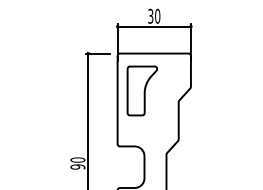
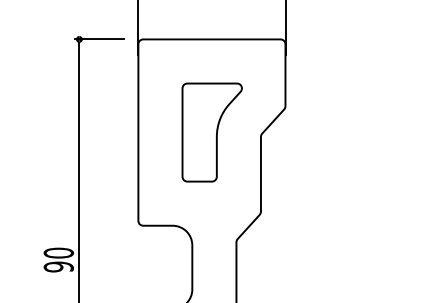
part: (142, 90) -> (212, 131), moved

